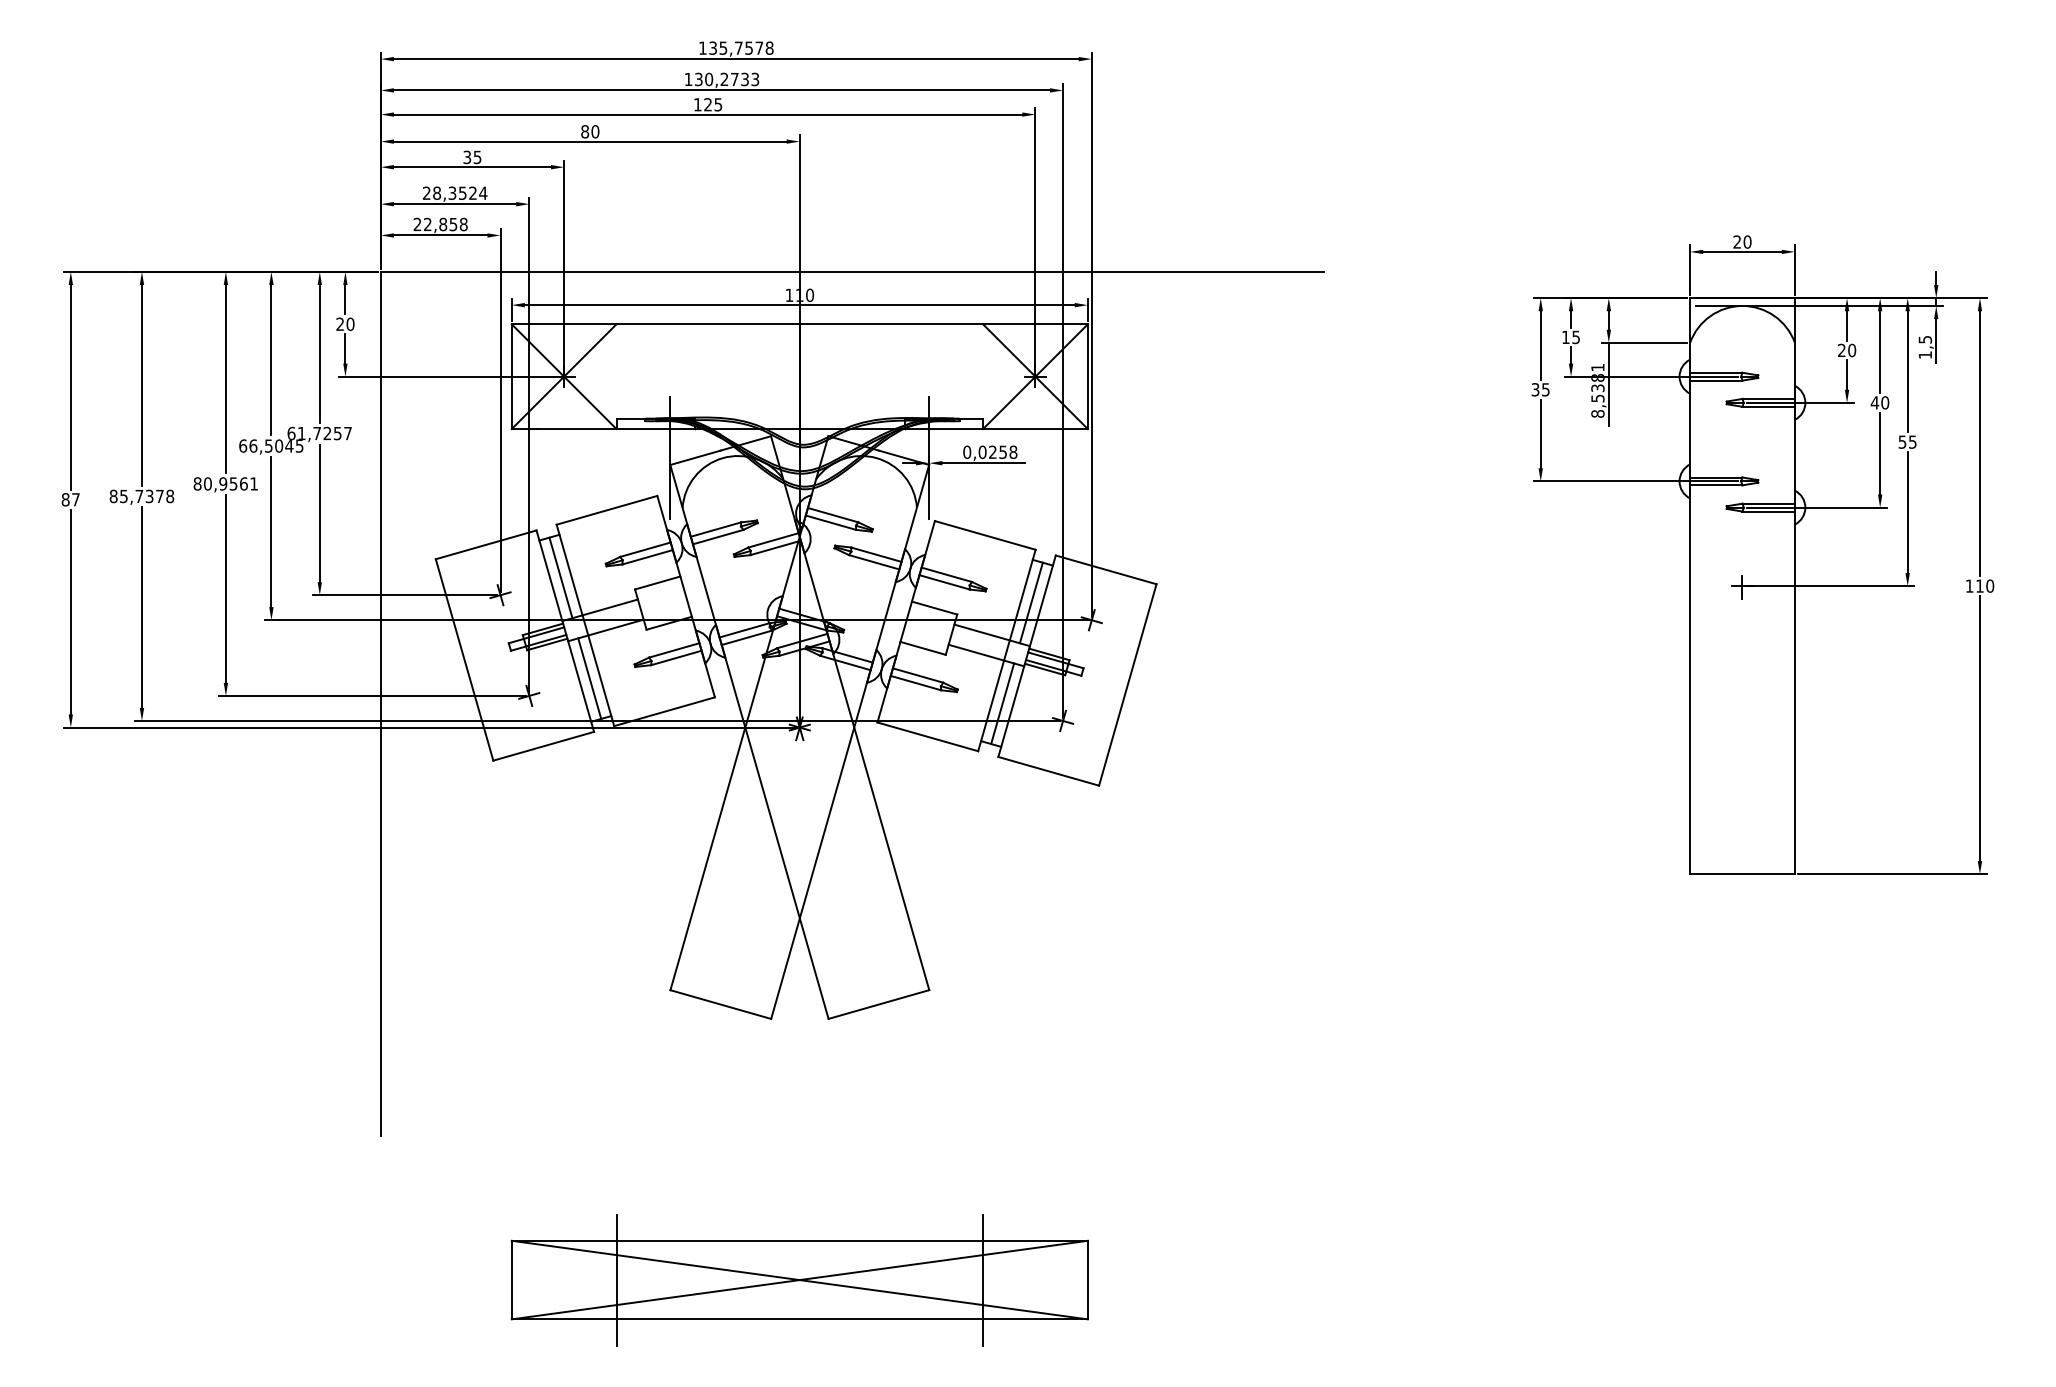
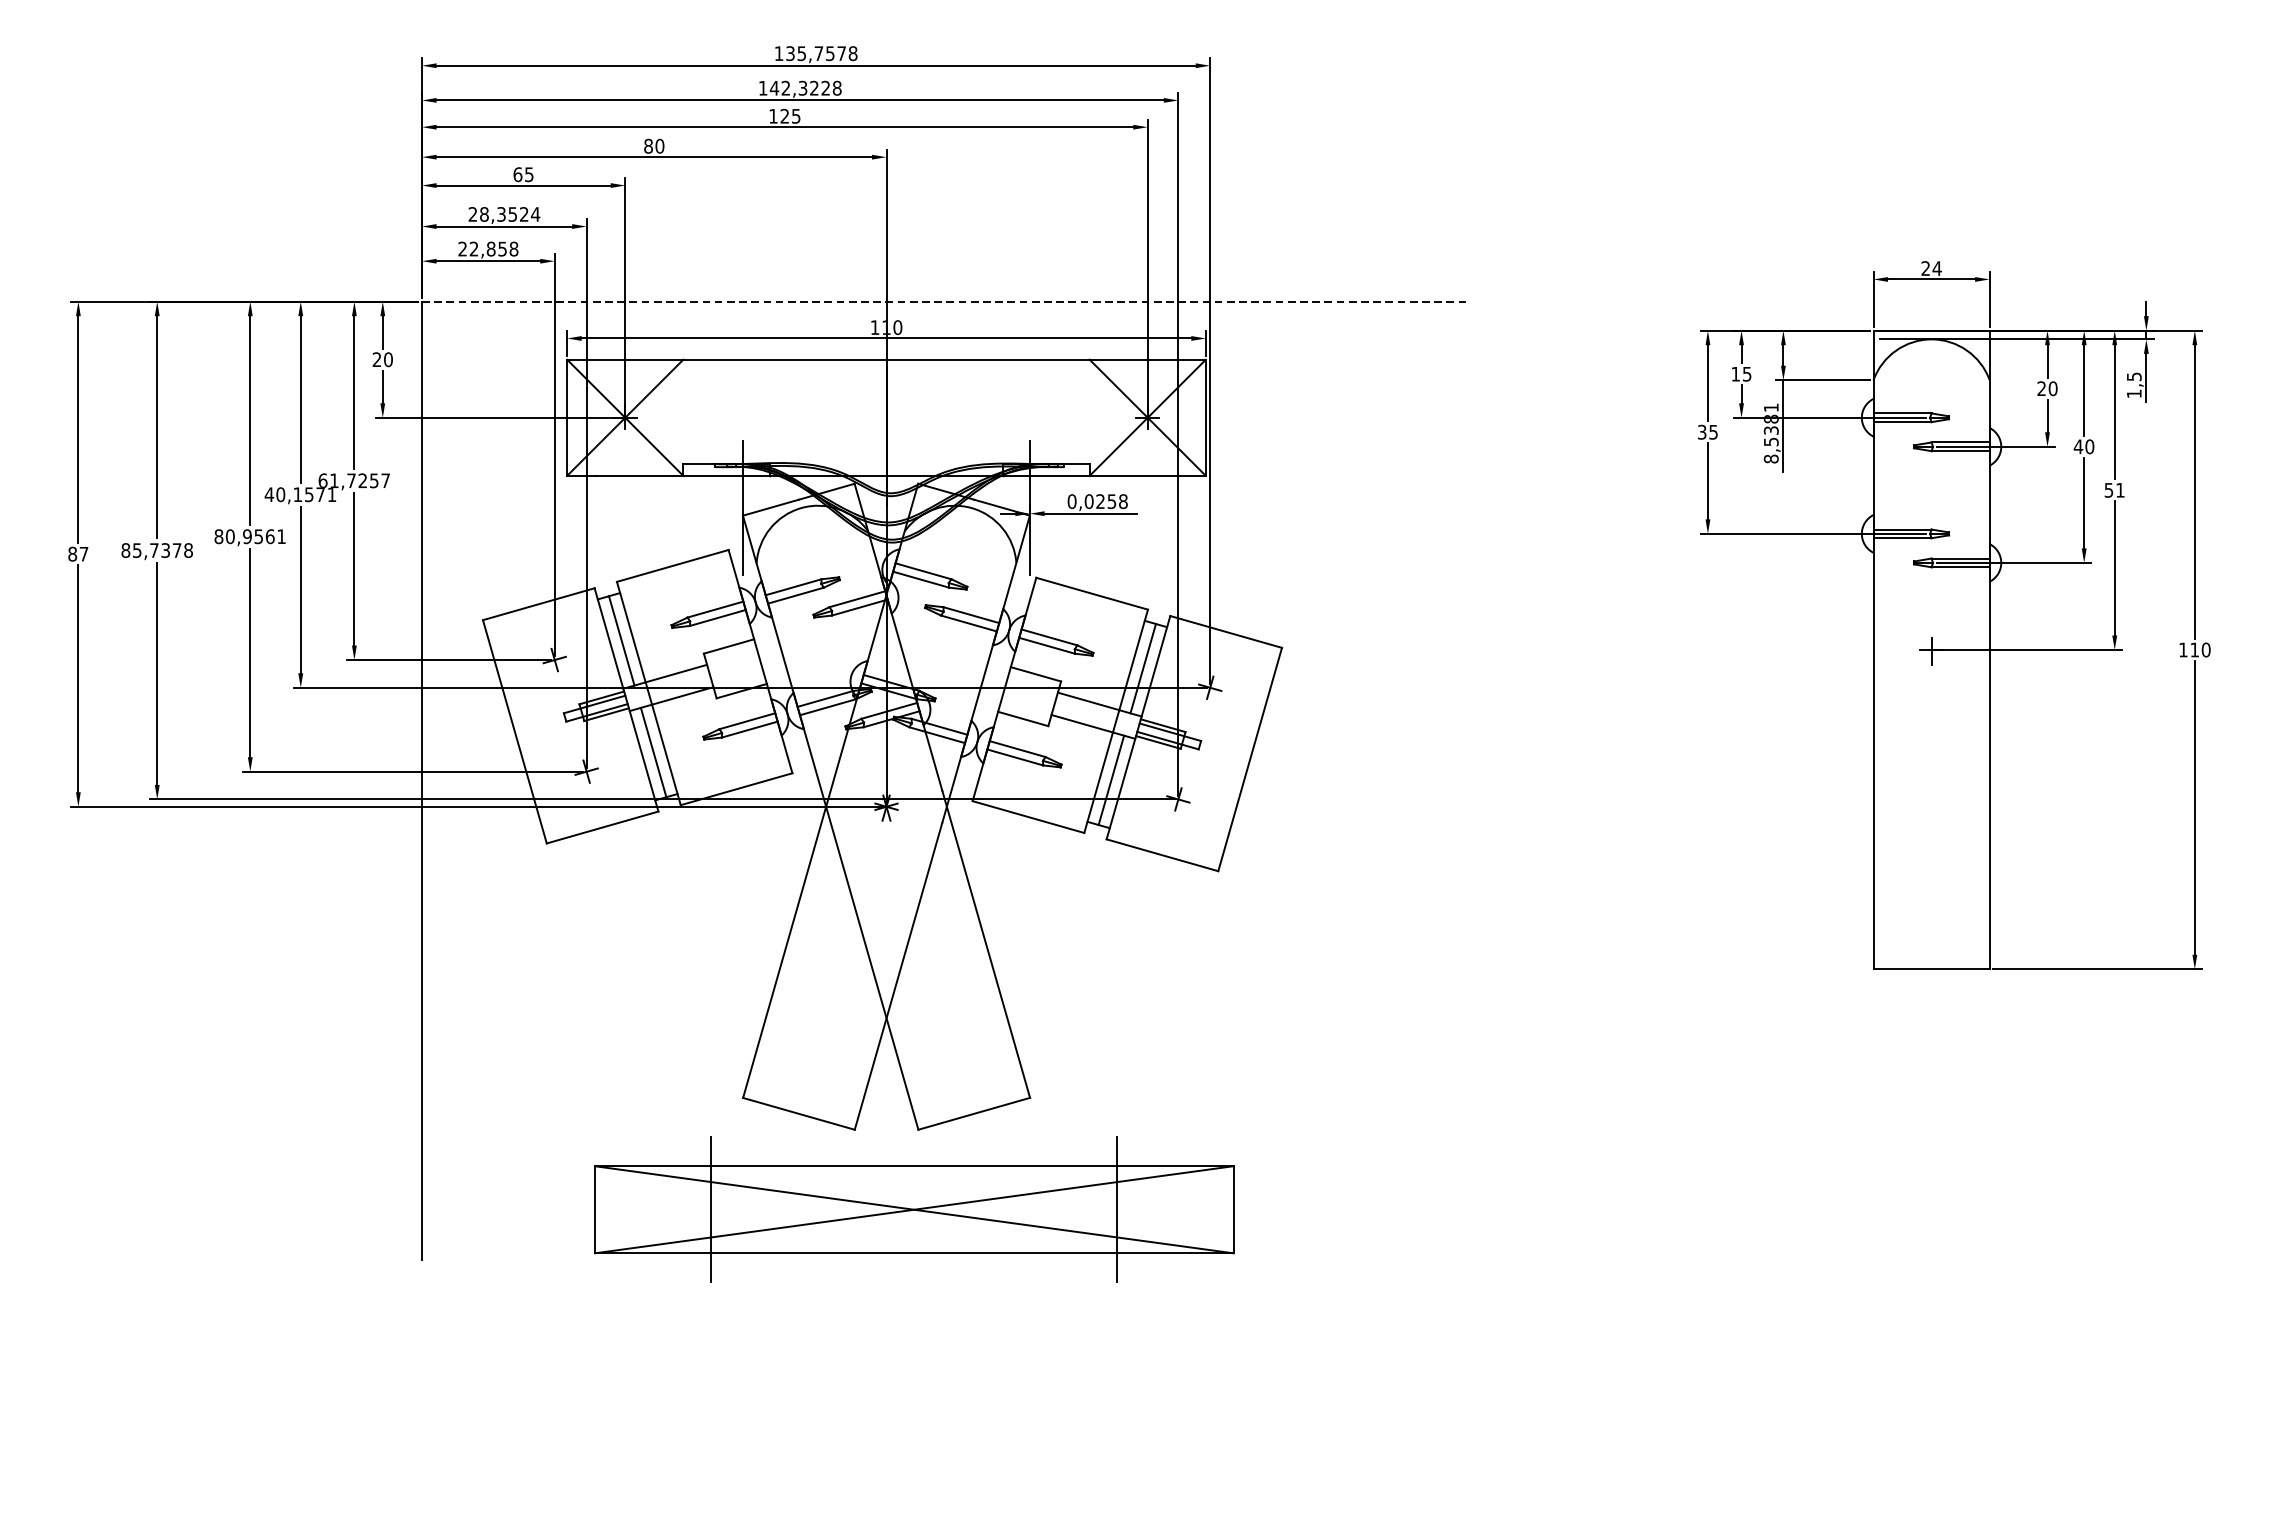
text: (726, 79) -> (805, 88), 130,2733 -> 142,3228
text: (467, 157) -> (518, 174), 35 -> 65
text: (1747, 241) -> (1937, 267), 20 -> 24
line: (852, 271) -> (944, 301), solid -> dashed
text: (1912, 441) -> (2120, 489), 55 -> 51
text: (270, 445) -> (299, 494), 66,5045 -> 40,1571
part: (799, 1280) -> (913, 1210), moved

